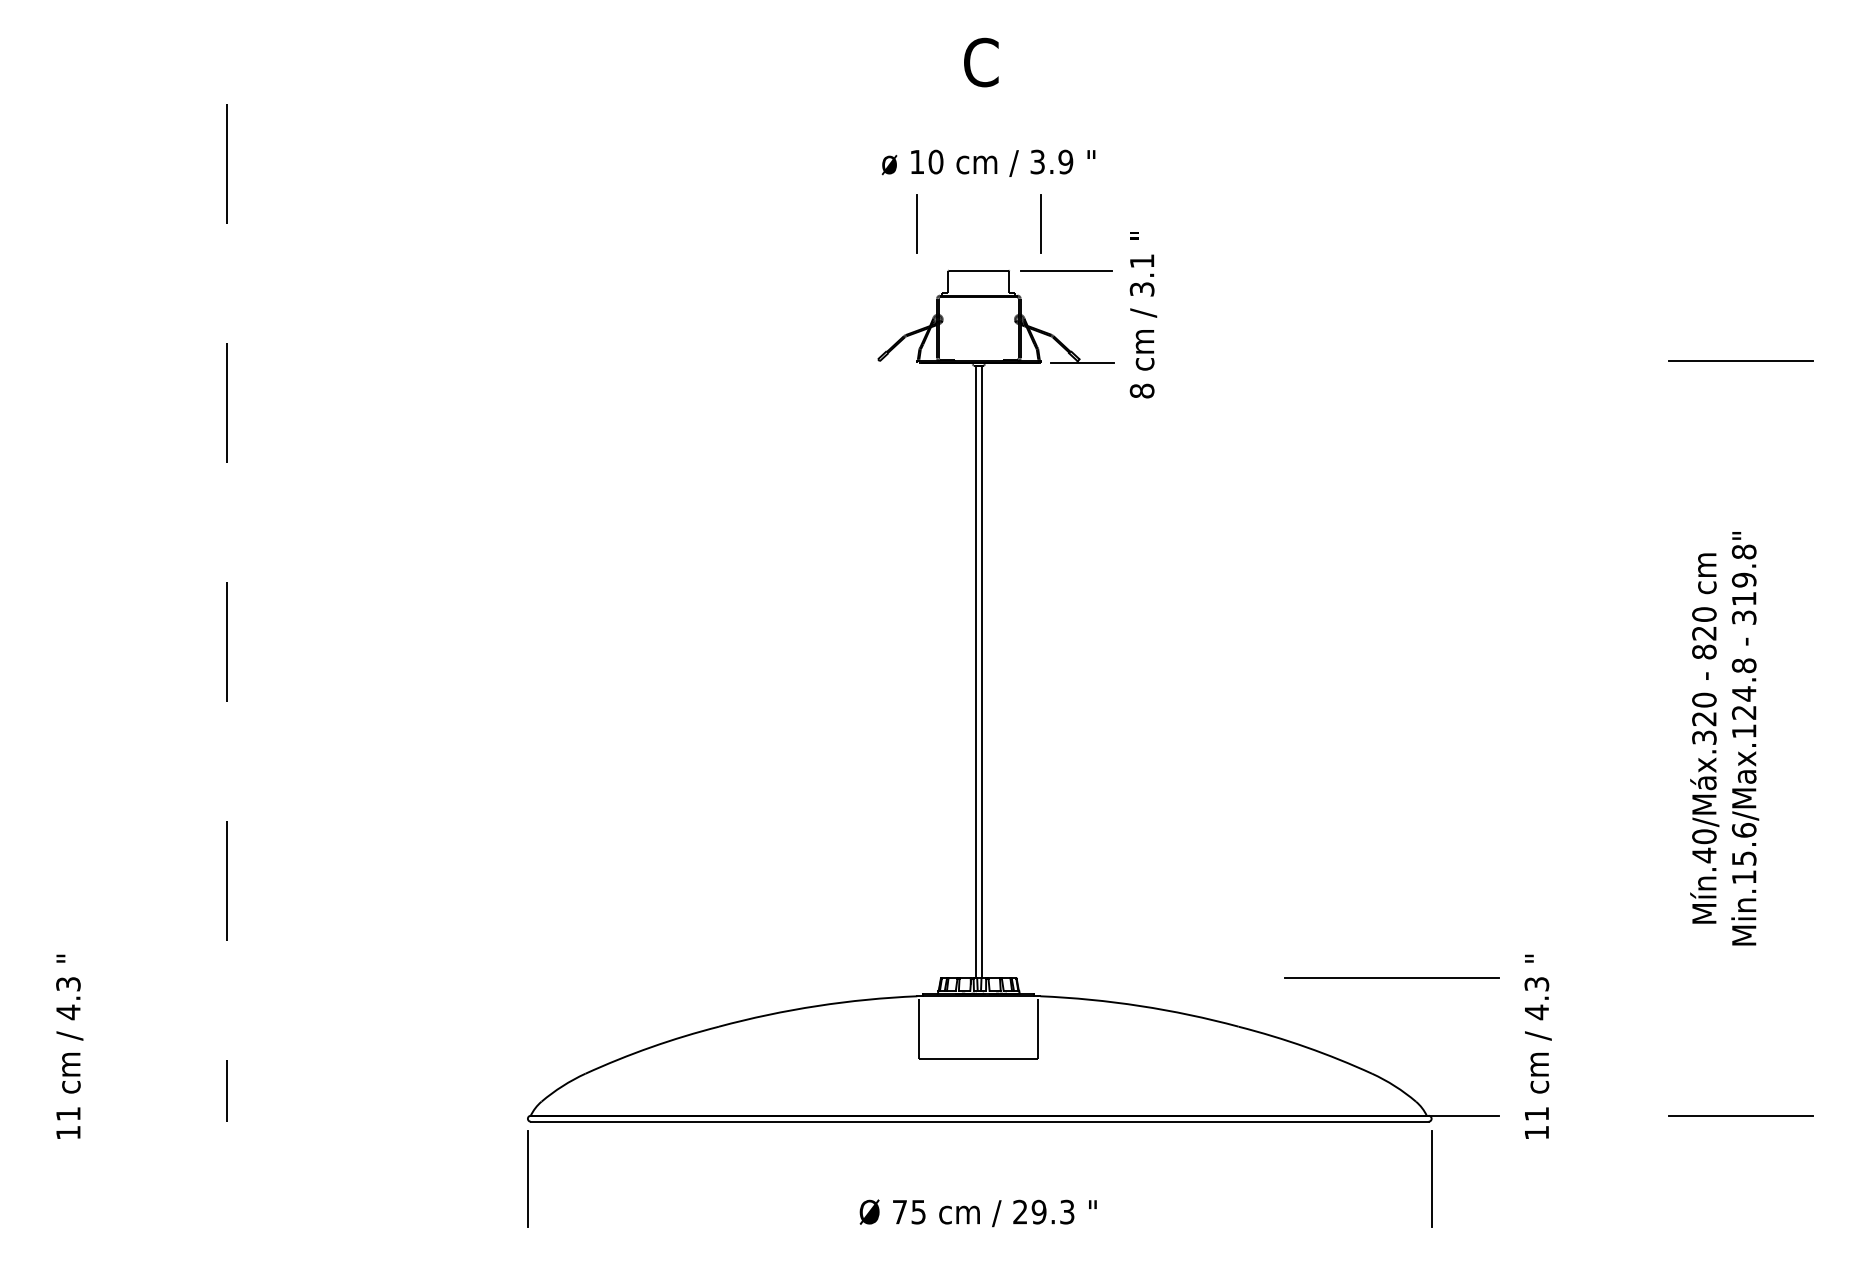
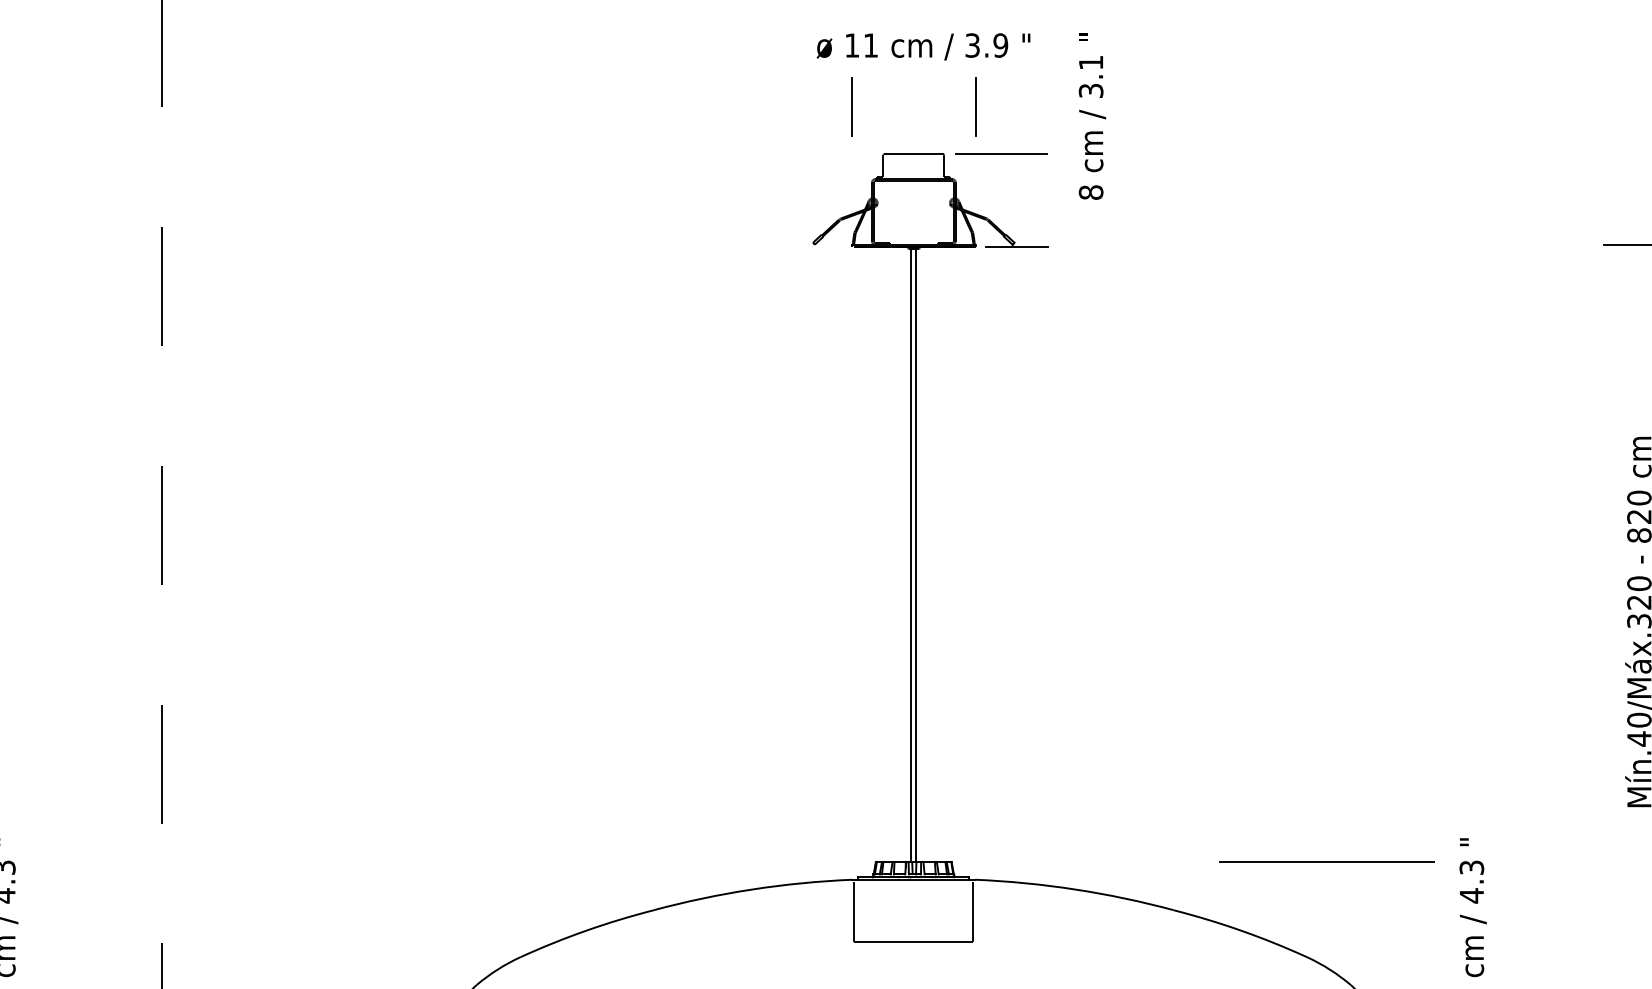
text: (935, 161) -> (870, 44), 10 -> 11
text: (1143, 315) -> (1092, 116), moved

